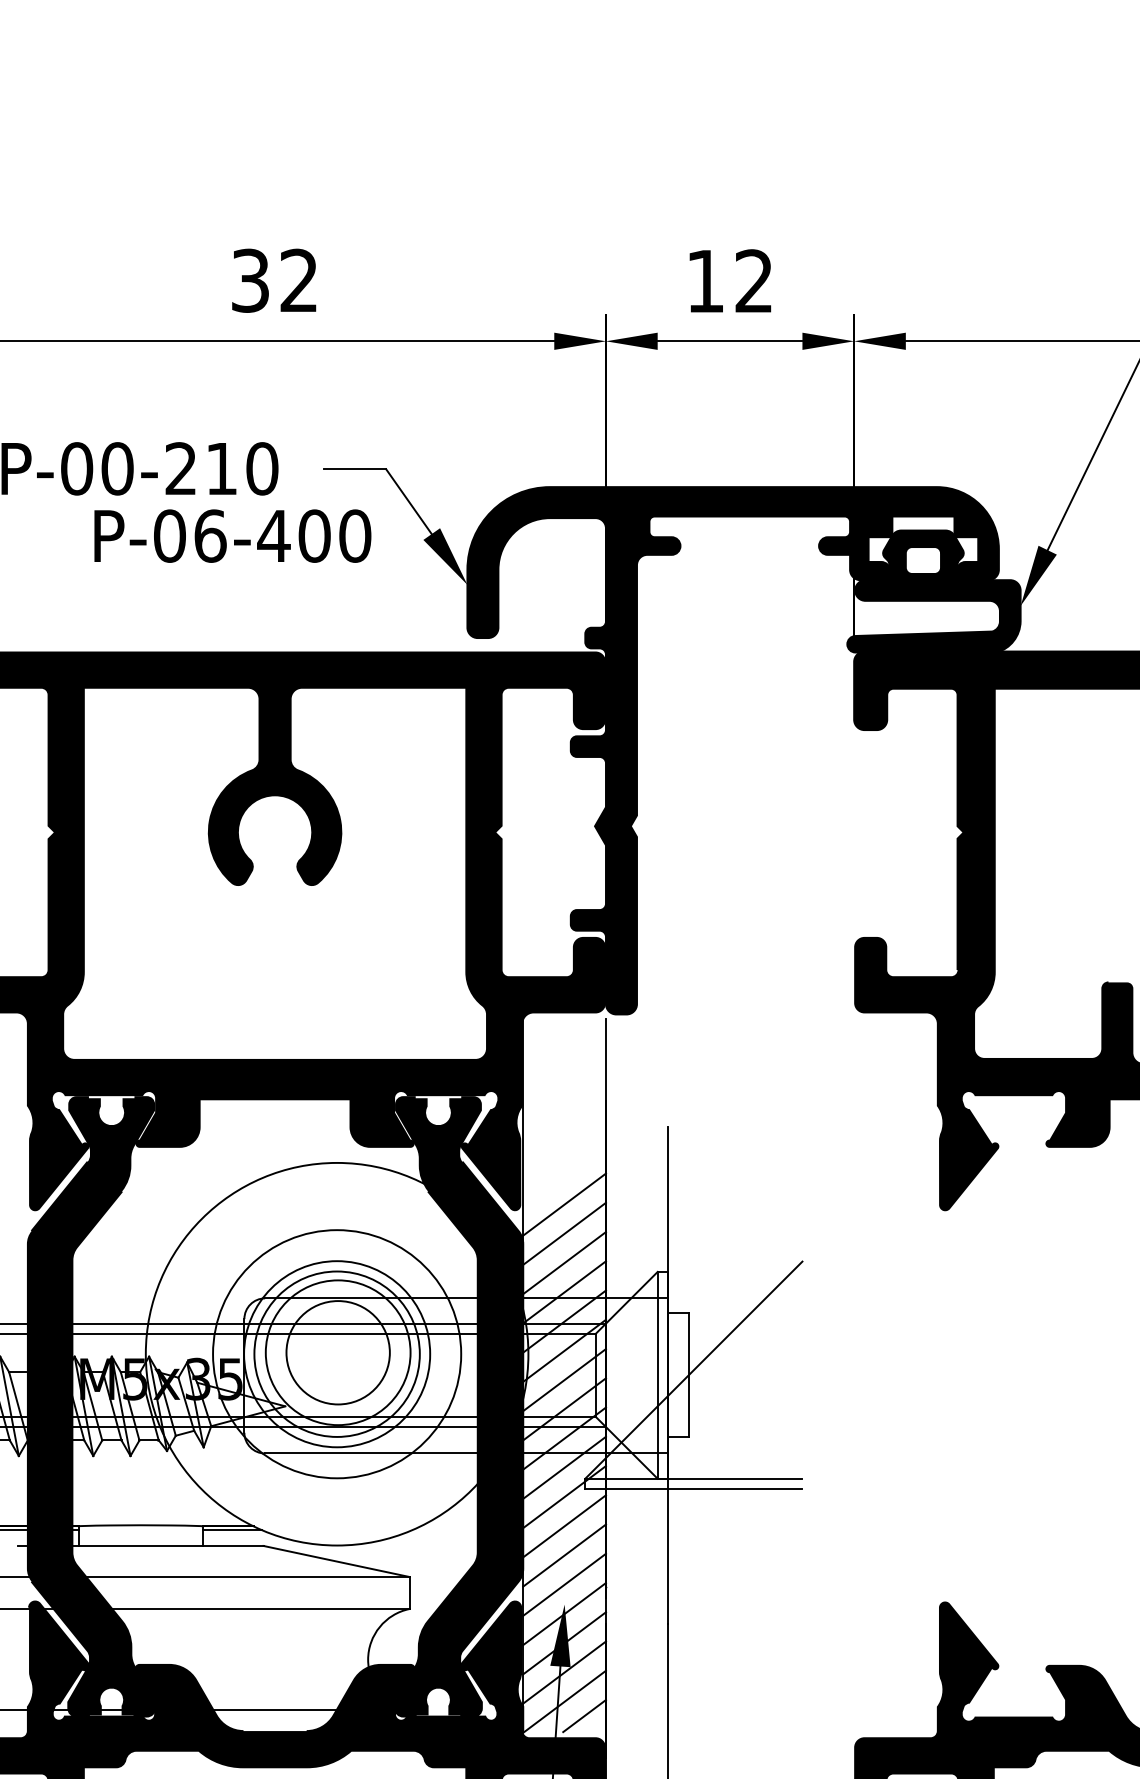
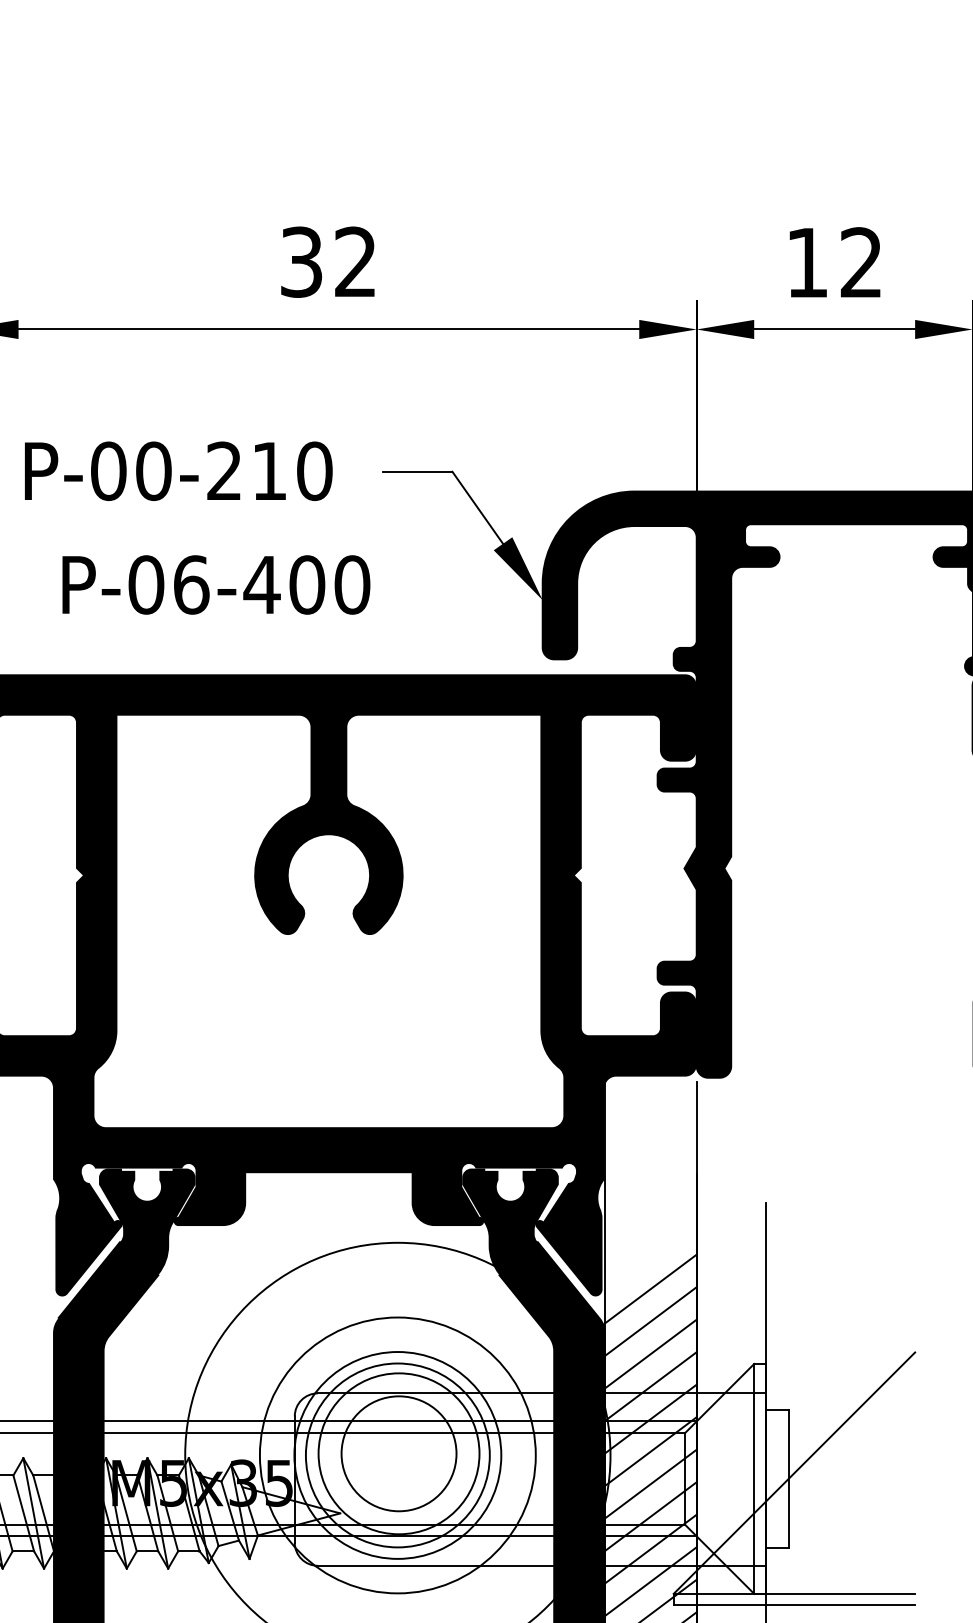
text: (232, 535) -> (215, 584), moved

